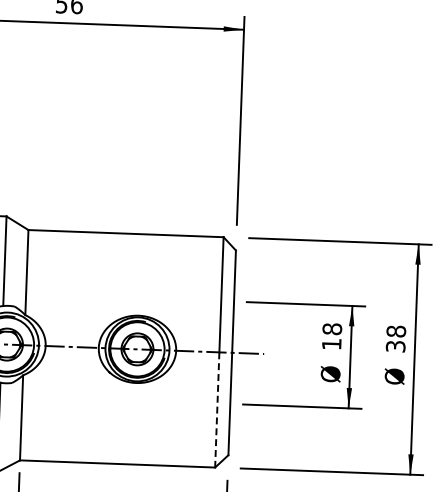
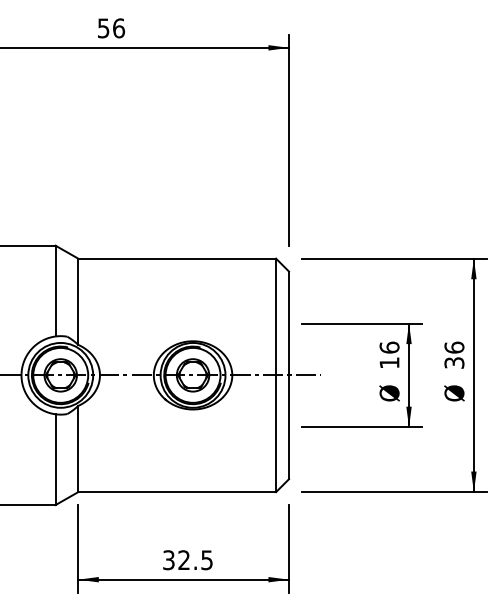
text: (332, 328) -> (389, 347), 18 -> 16
text: (396, 331) -> (454, 347), 38 -> 36
line: (217, 410) -> (276, 434), dashed -> solid

